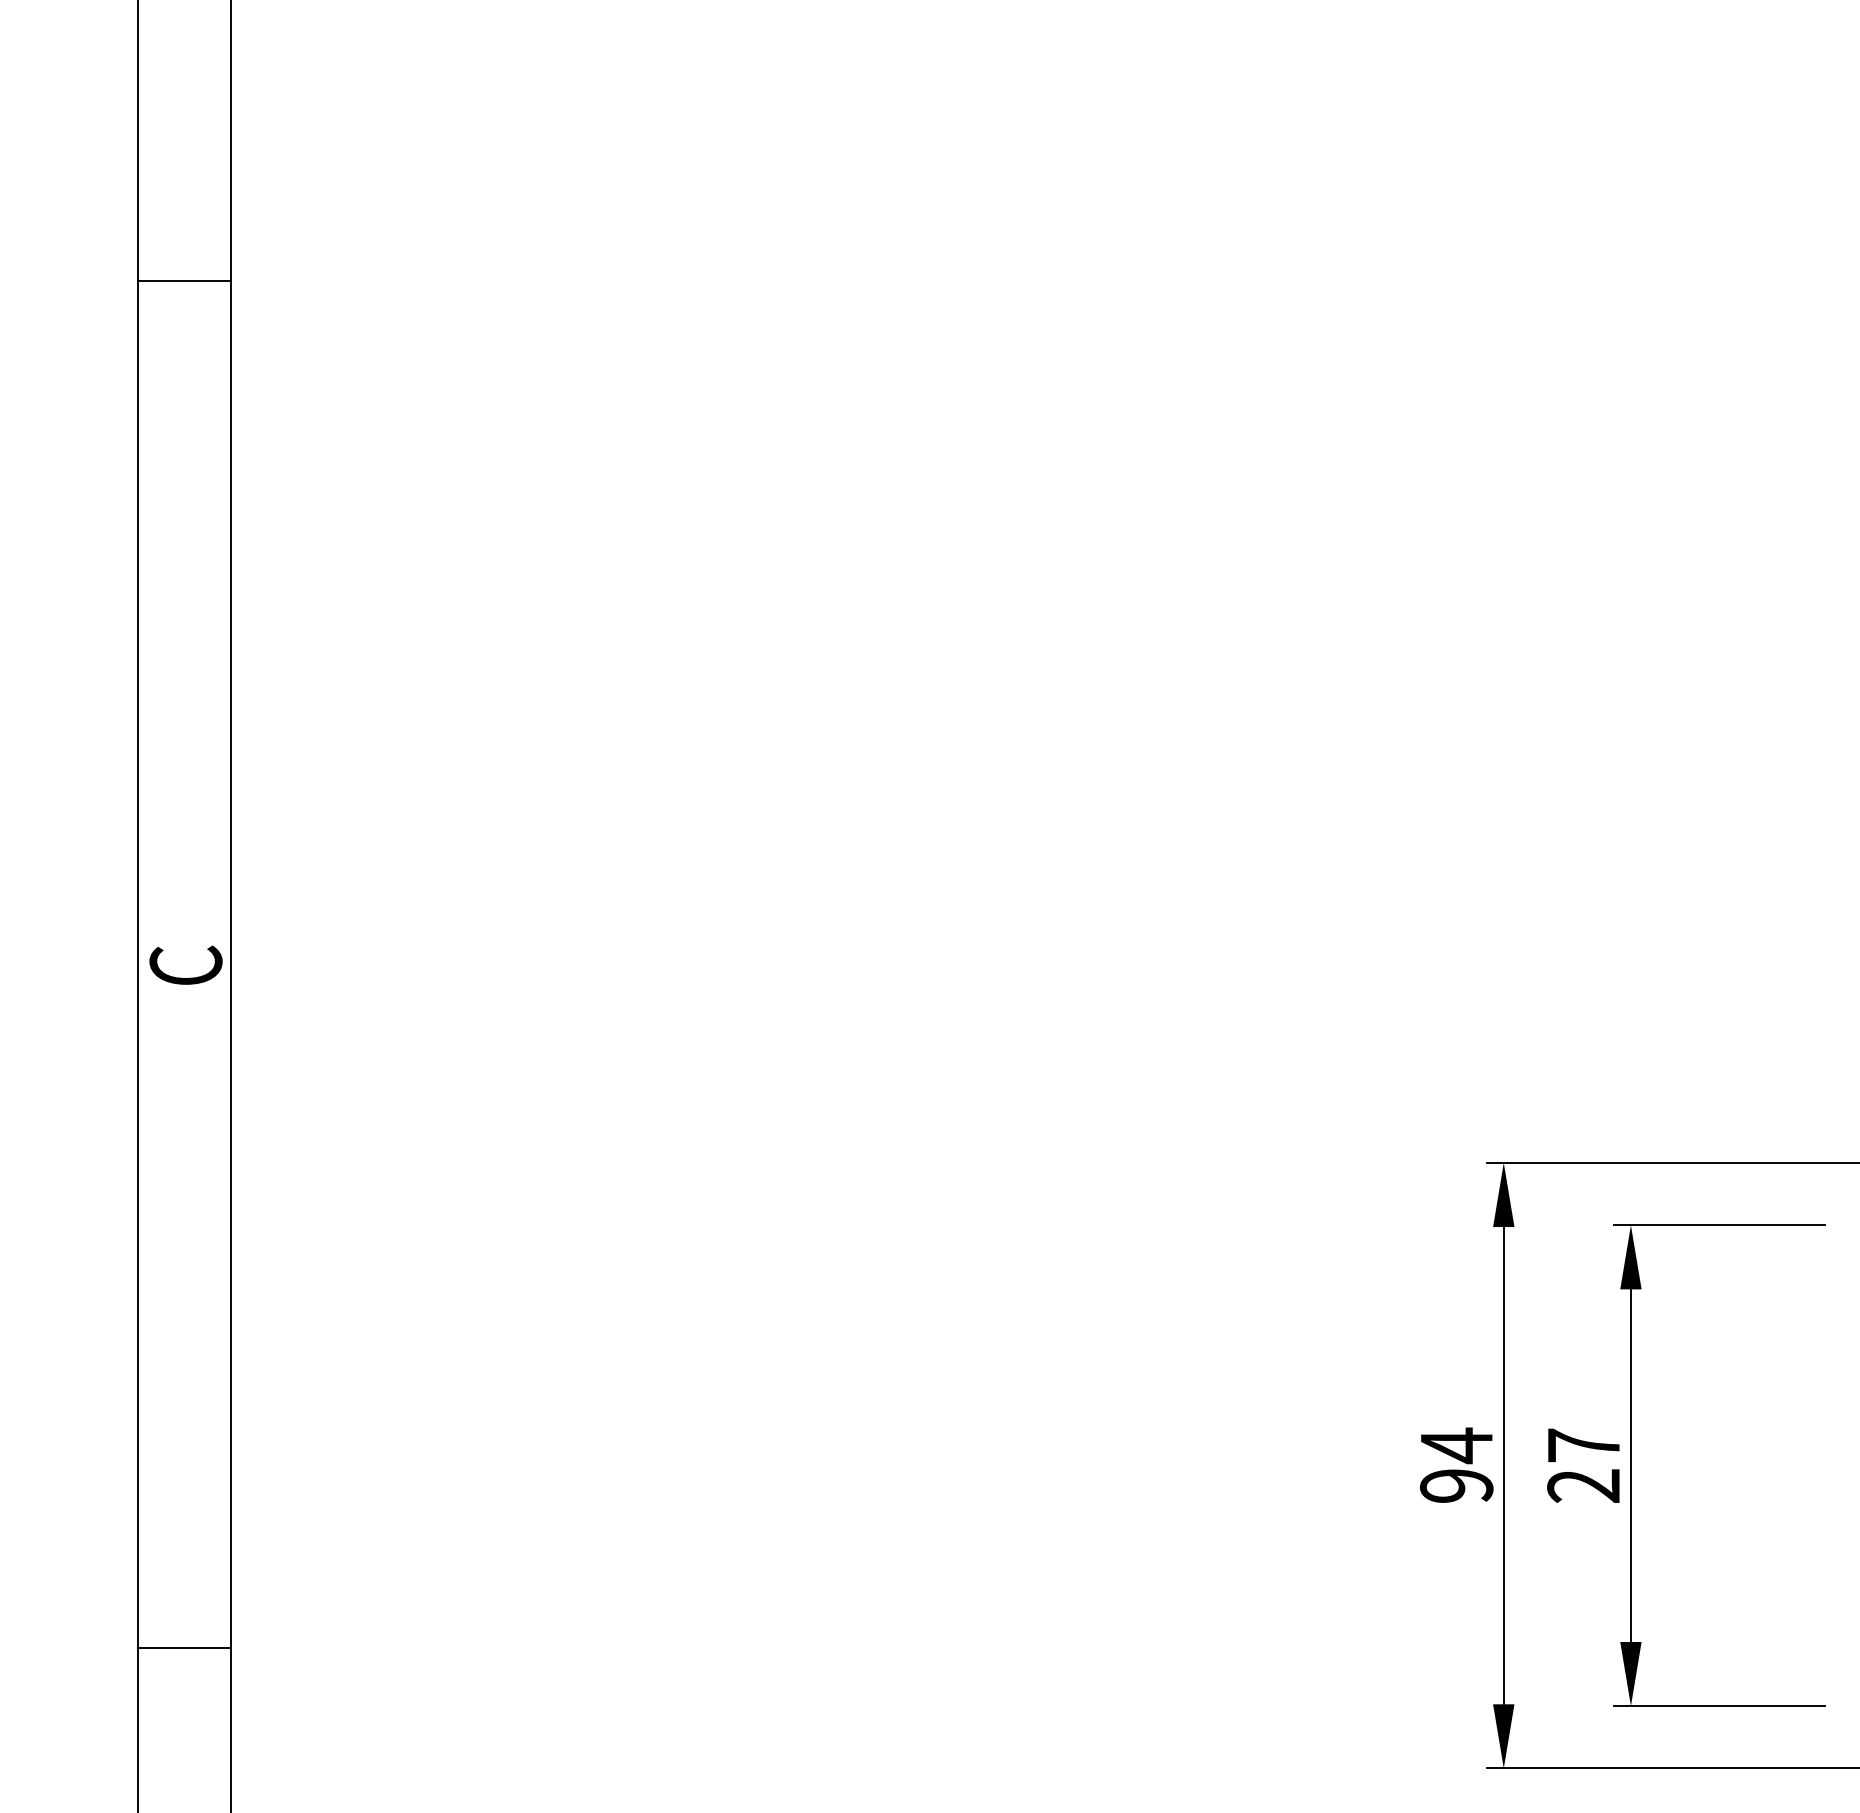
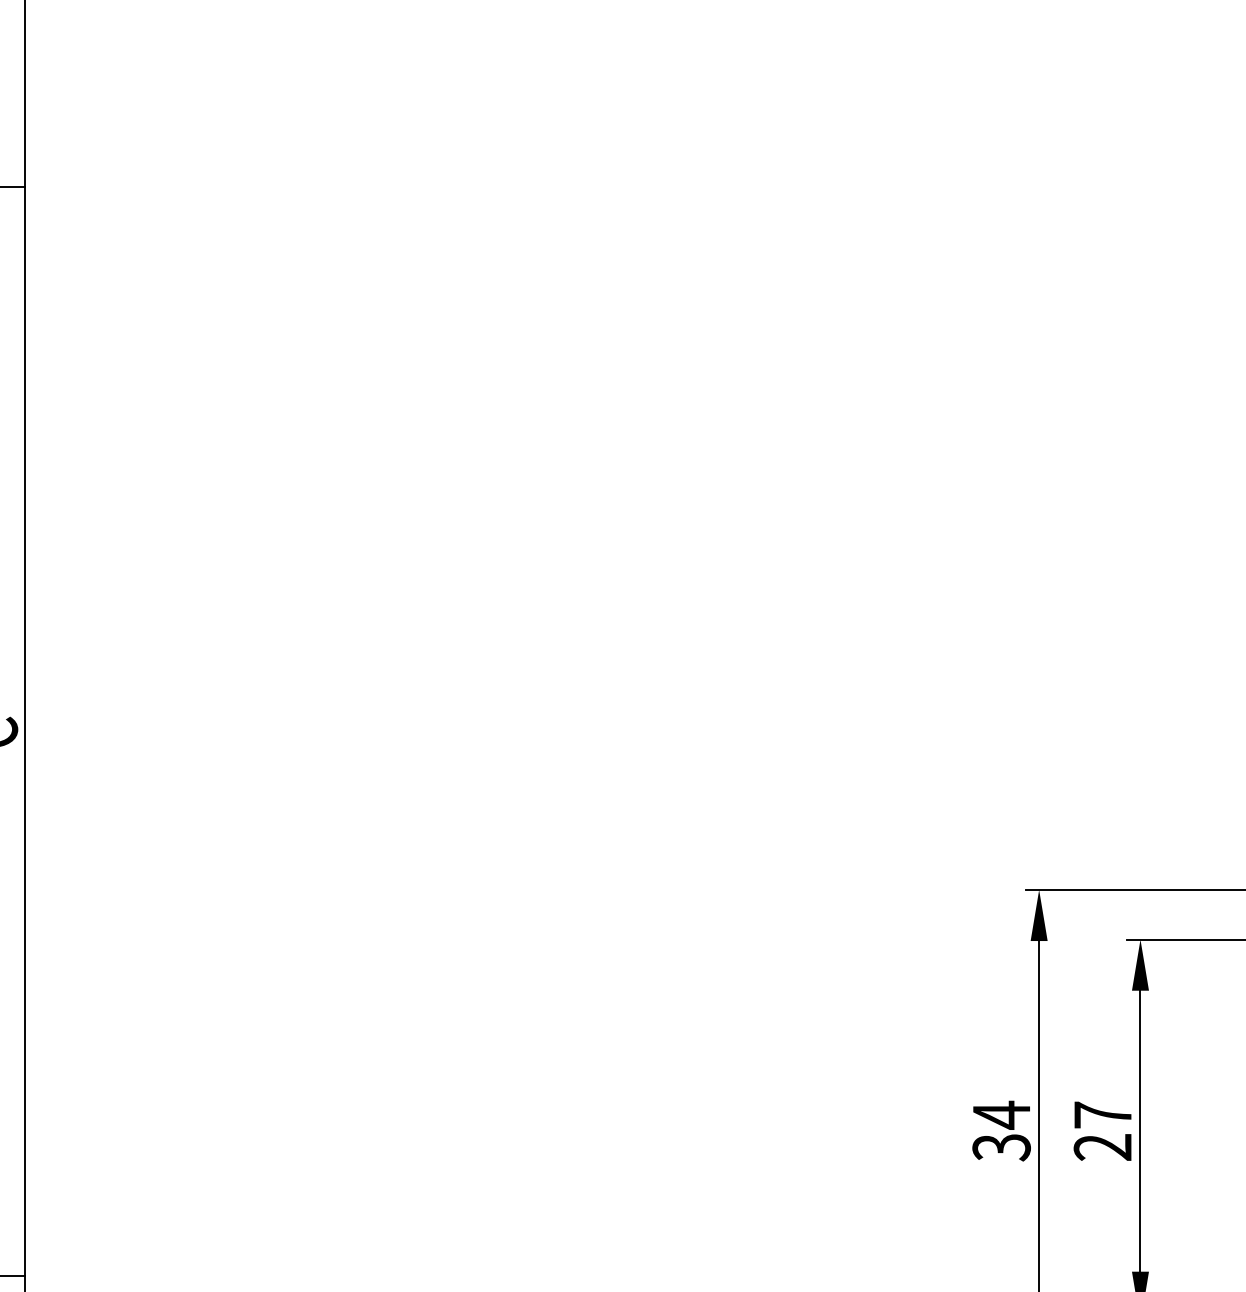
text: (1456, 1486) -> (1001, 1147), 94 -> 34

